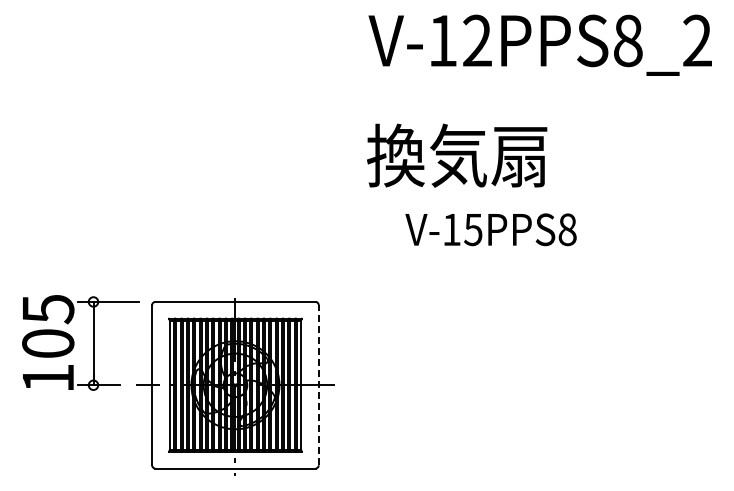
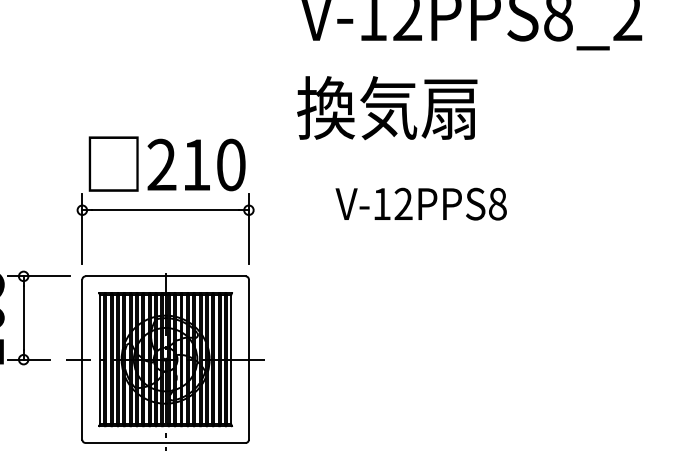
text: (457, 155) -> (387, 107), moved
part: (235, 215) -> (165, 189), added
text: (473, 229) -> (403, 203), V-15PPS8 -> V-12PPS8
line: (318, 384) -> (248, 358), dashed -> solid

